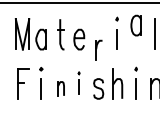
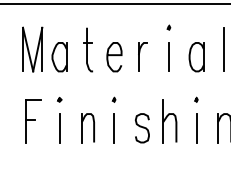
part: (135, 25) -> (195, 57), moved
part: (98, 49) -> (142, 55), moved
part: (78, 82) -> (113, 118), size x1.43
part: (61, 88) -> (88, 127), size x1.43

